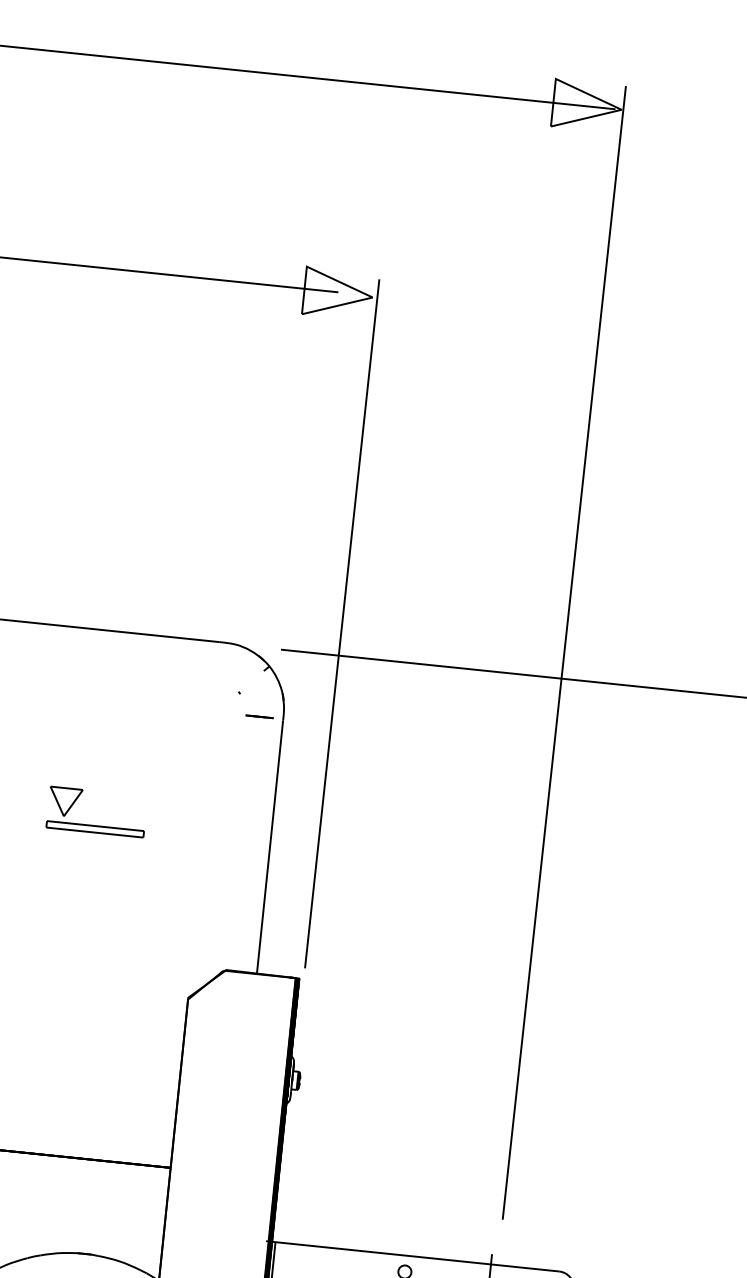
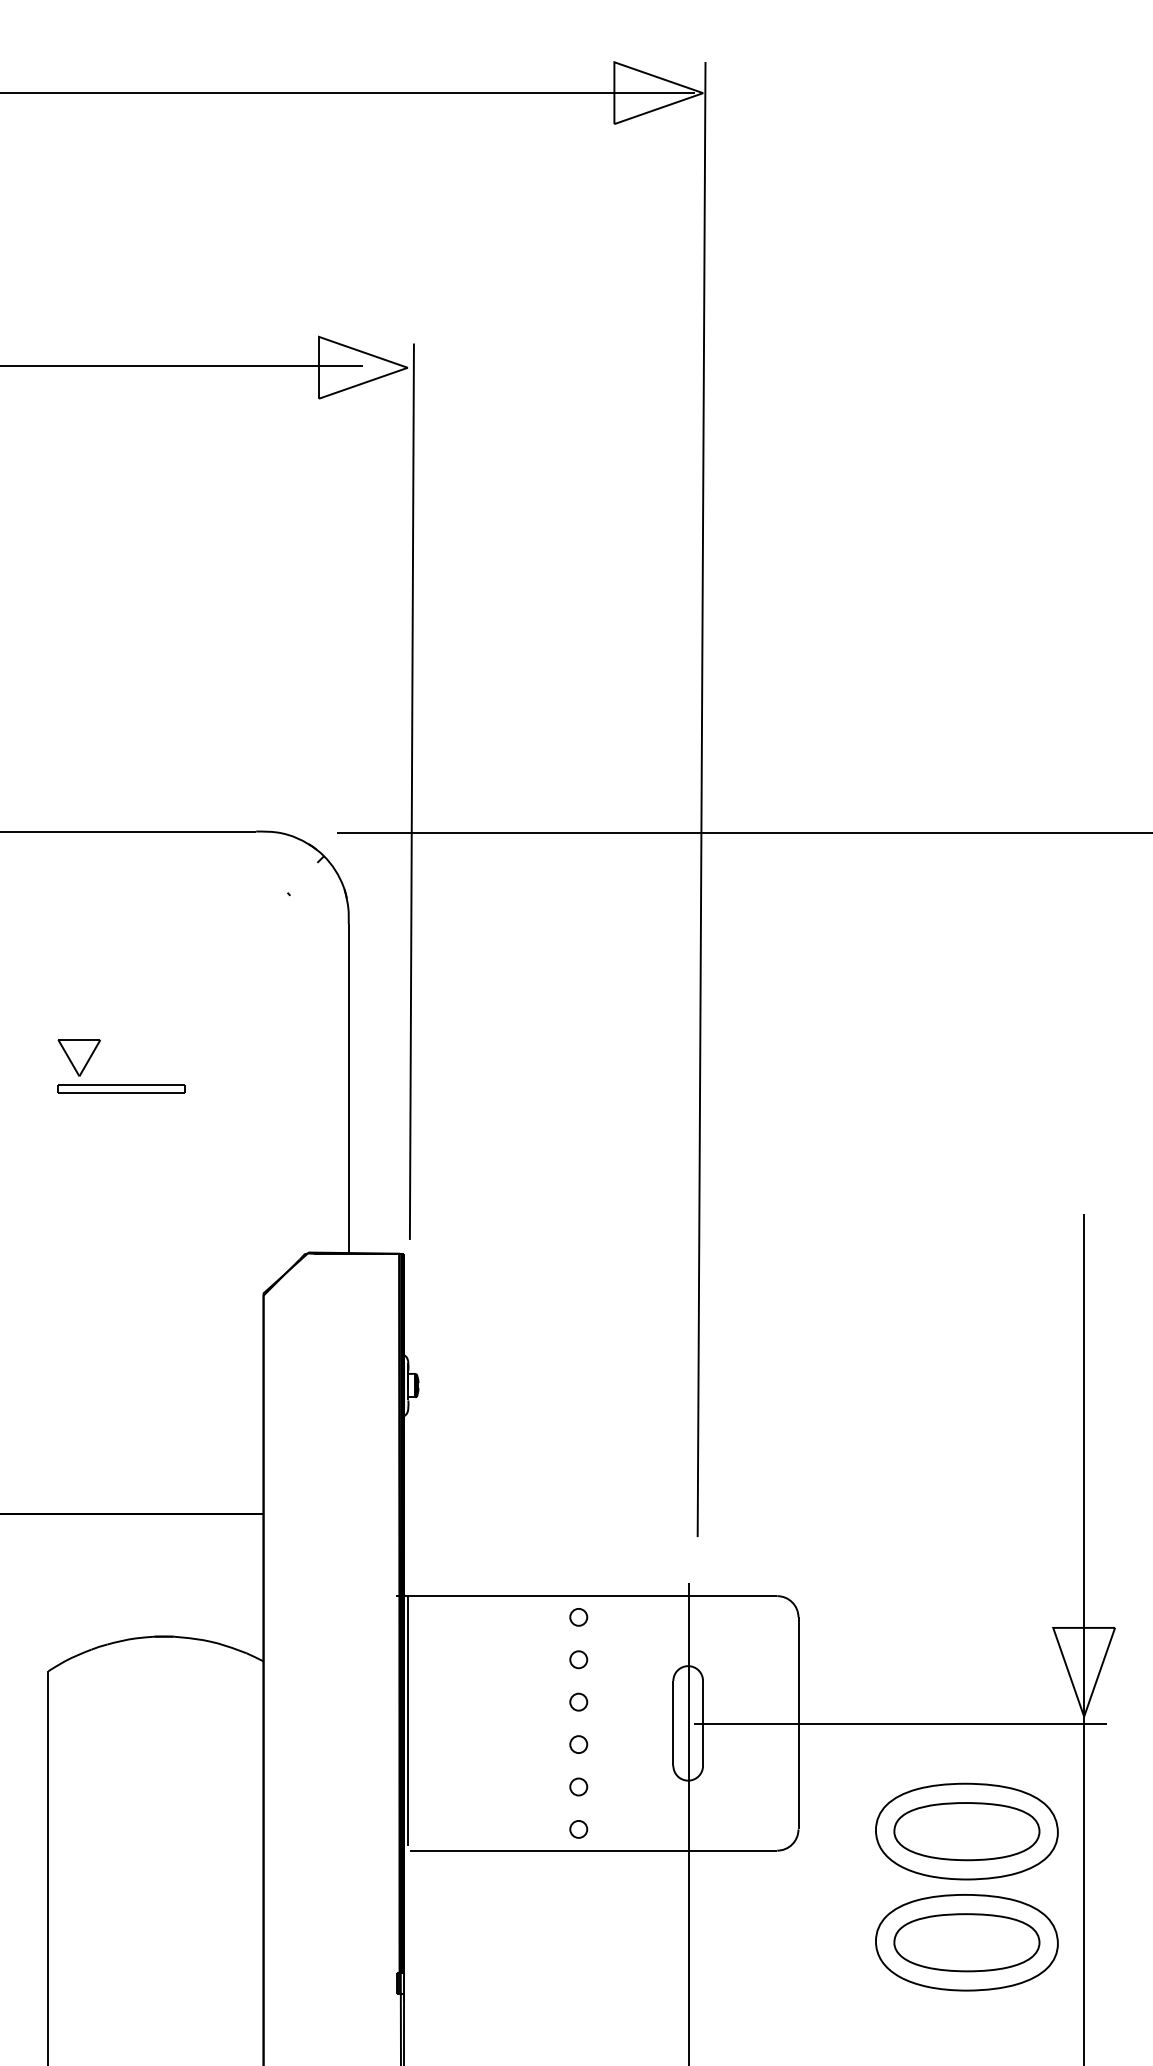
line: (260, 716) -> (318, 921), removed

